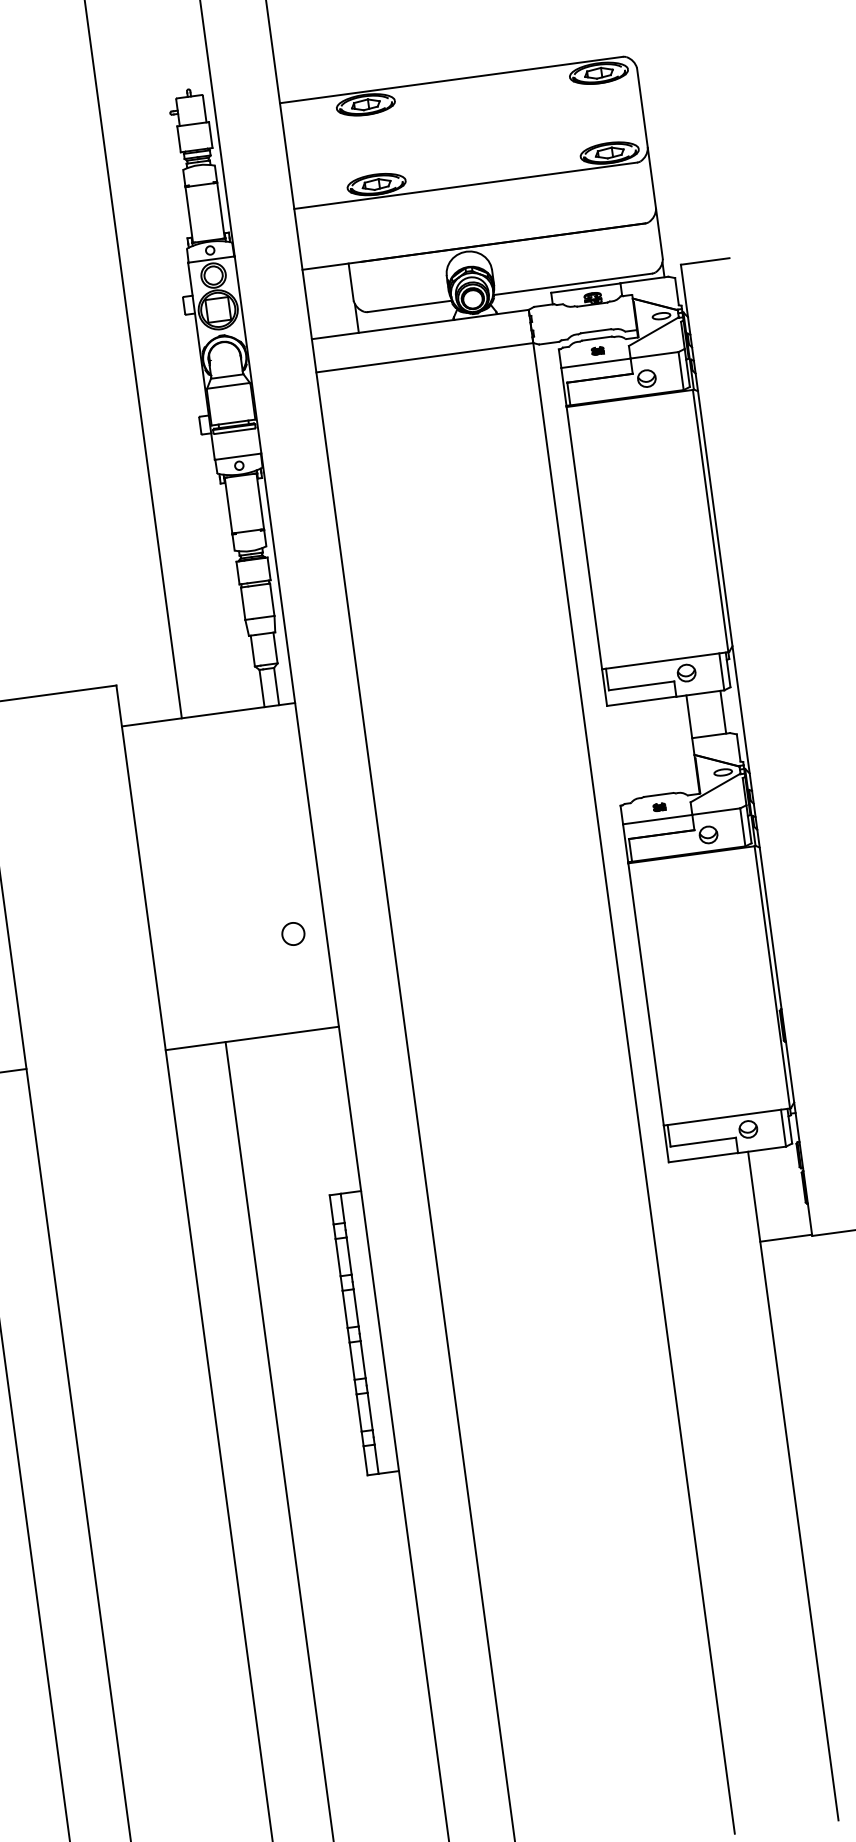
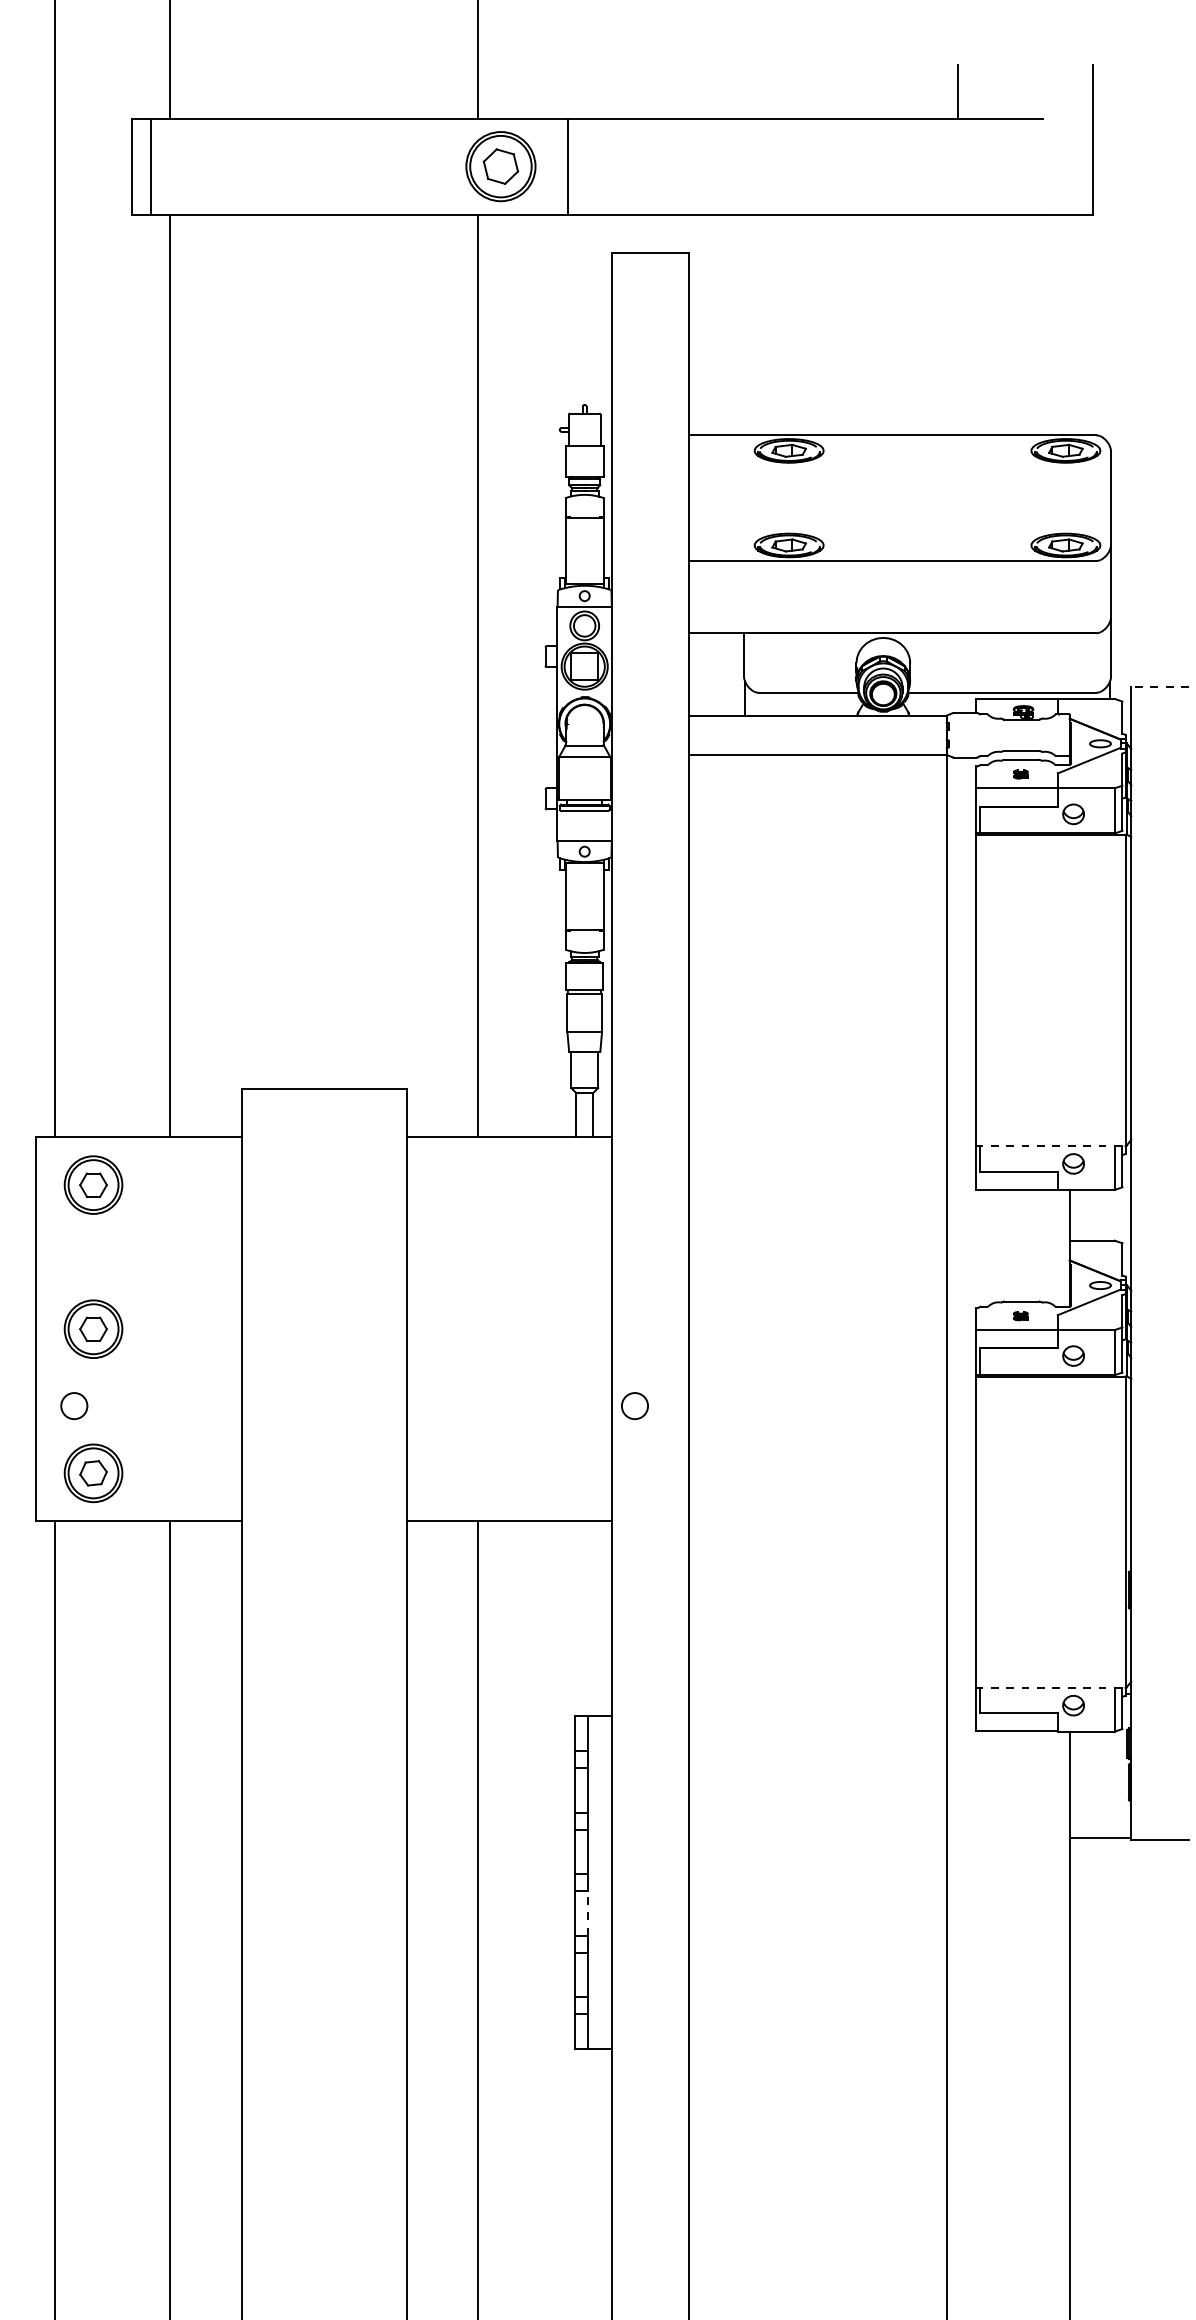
line: (705, 261) -> (1160, 686), solid -> dashed
line: (665, 661) -> (1050, 1146), solid -> dashed
line: (723, 711) -> (1110, 1214), removed
circle: (293, 934) -> (634, 1406), moved
line: (726, 1116) -> (1050, 1687), solid -> dashed
line: (363, 1358) -> (588, 1912), solid -> dashed

